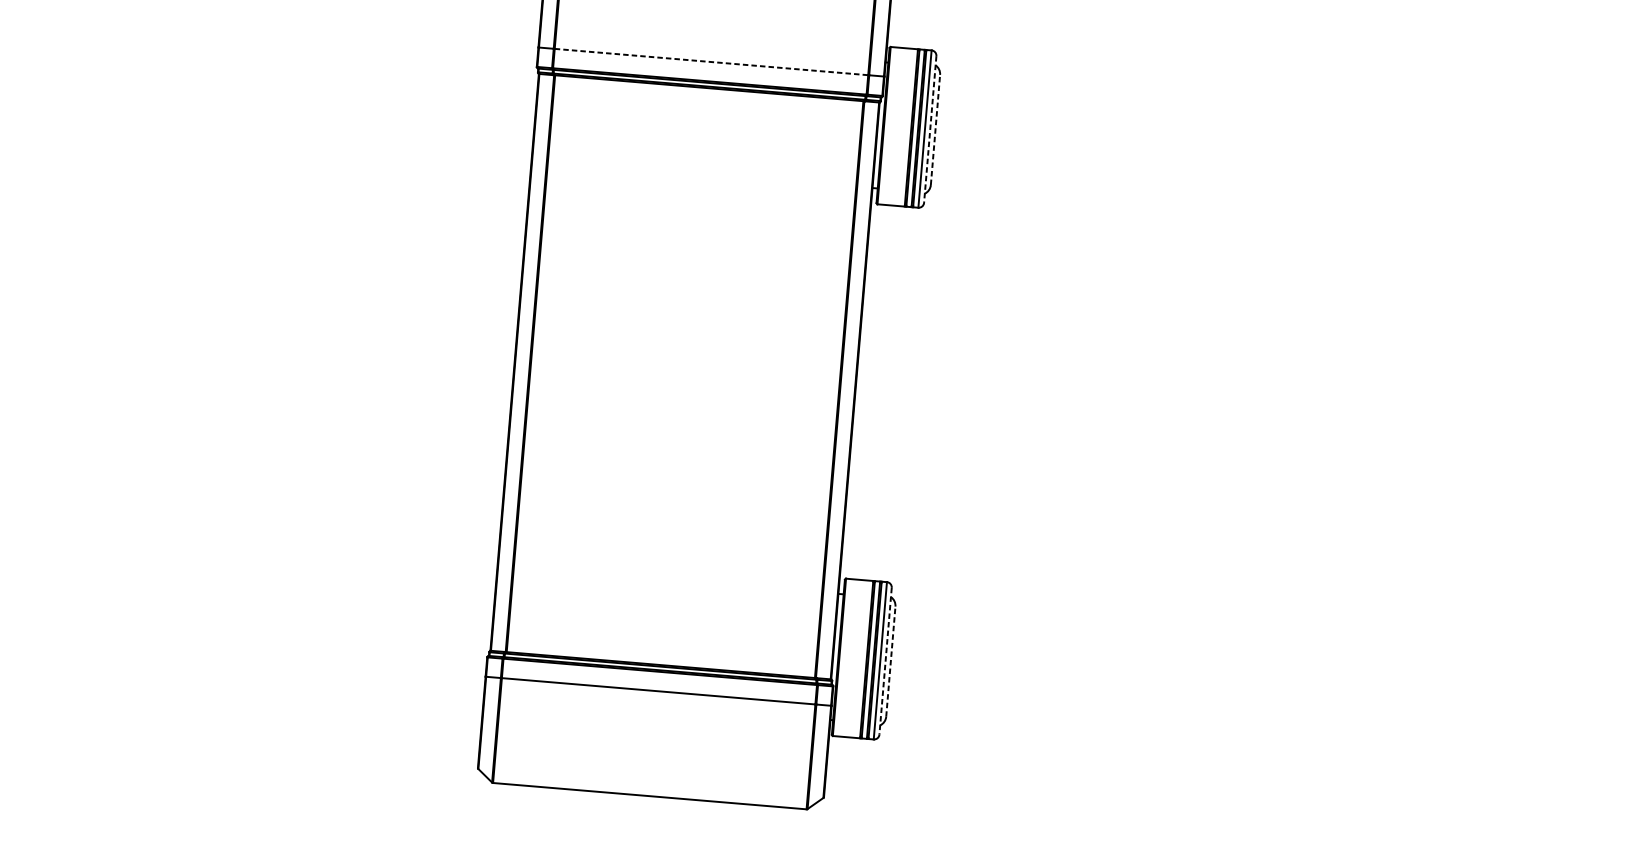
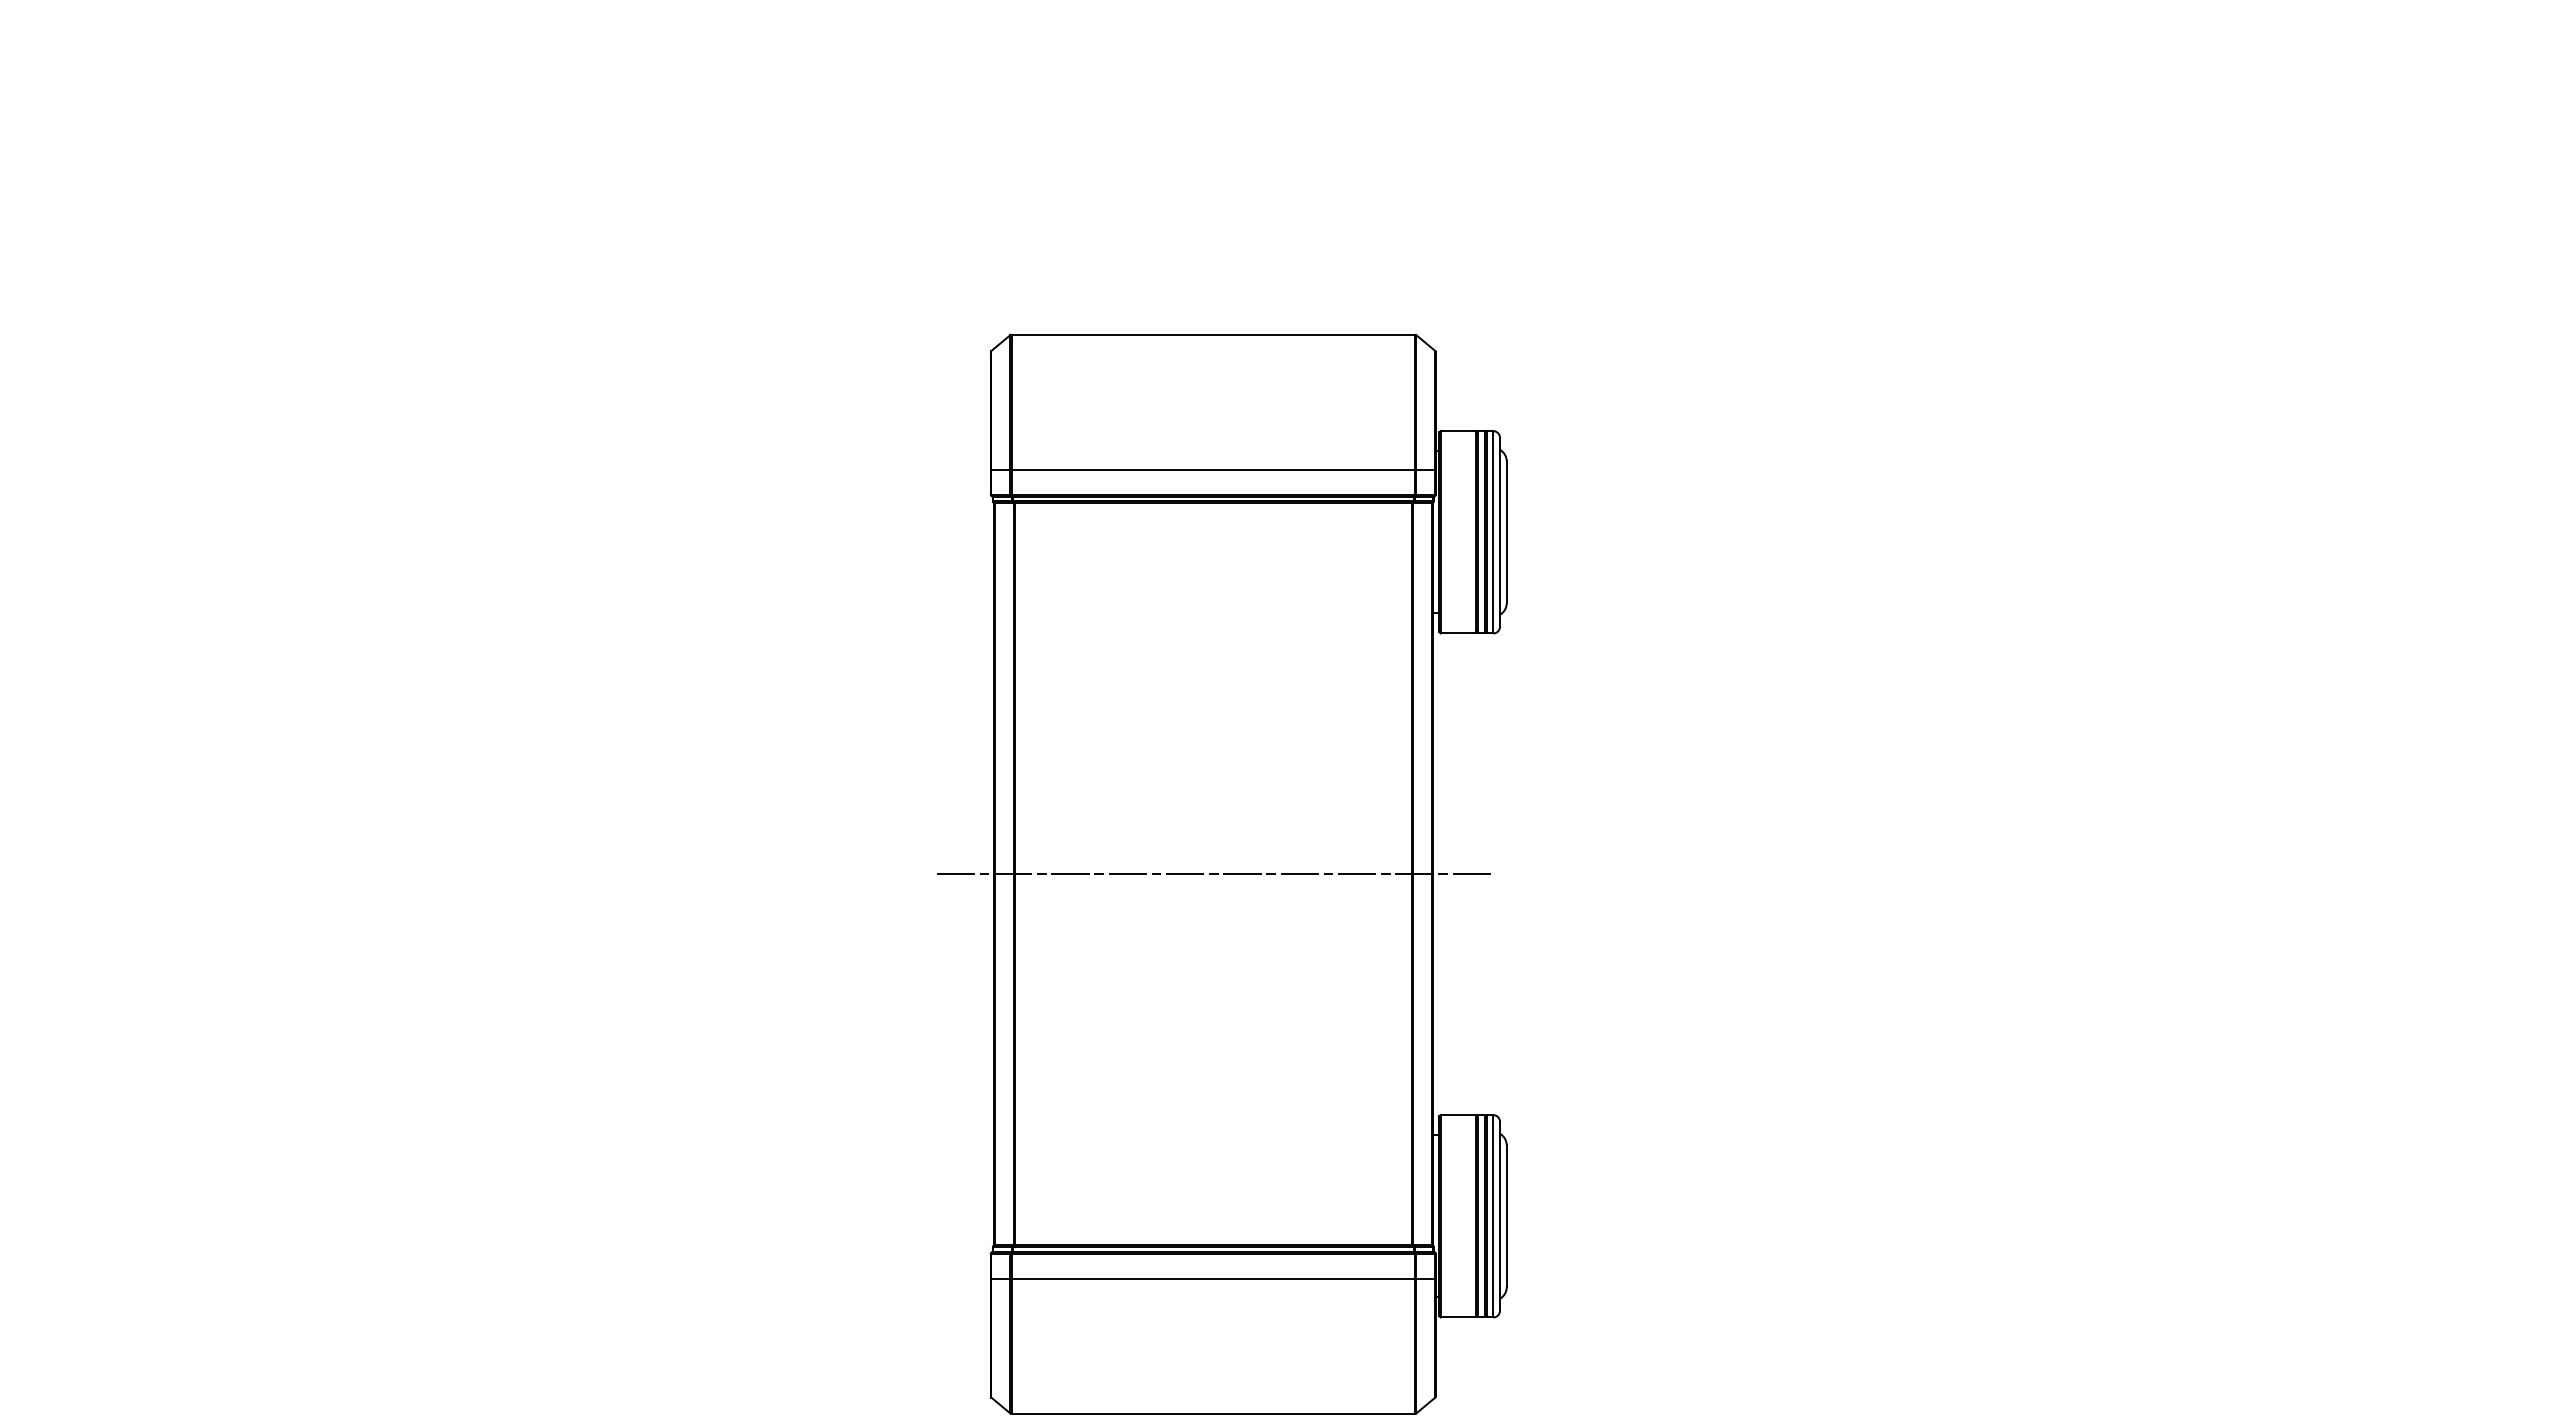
line: (711, 61) -> (1213, 469), dashed -> solid
line: (930, 129) -> (1500, 532), dashed -> solid
line: (935, 130) -> (1506, 532), dashed -> solid
line: (684, 376) -> (1212, 874), added
line: (885, 661) -> (1500, 1216), dashed -> solid
line: (890, 661) -> (1506, 1216), dashed -> solid

